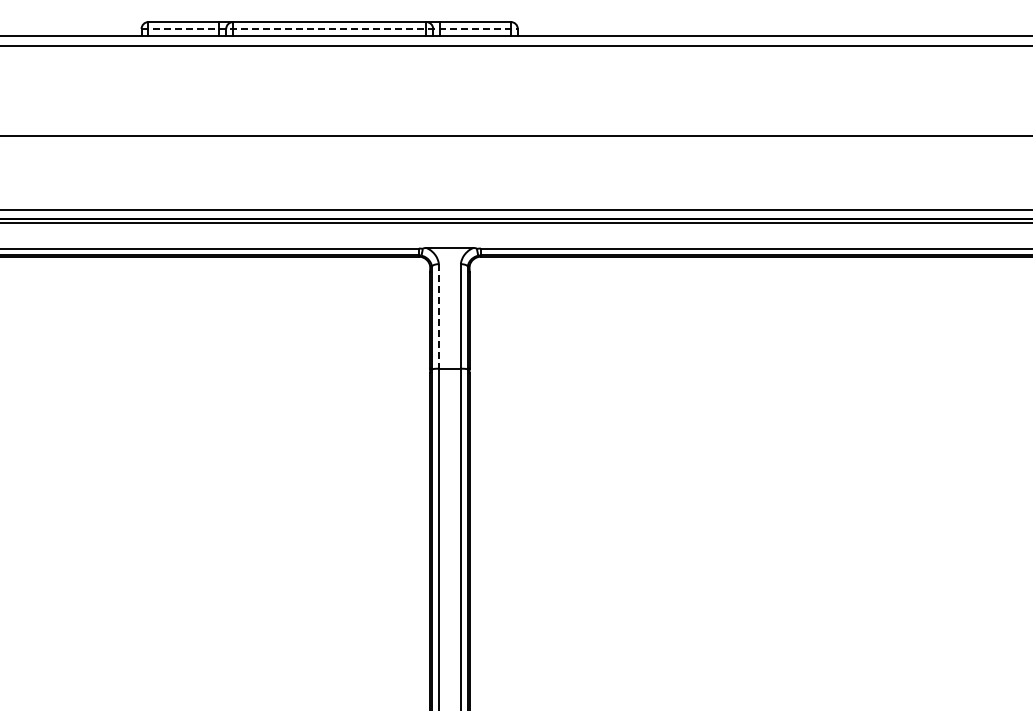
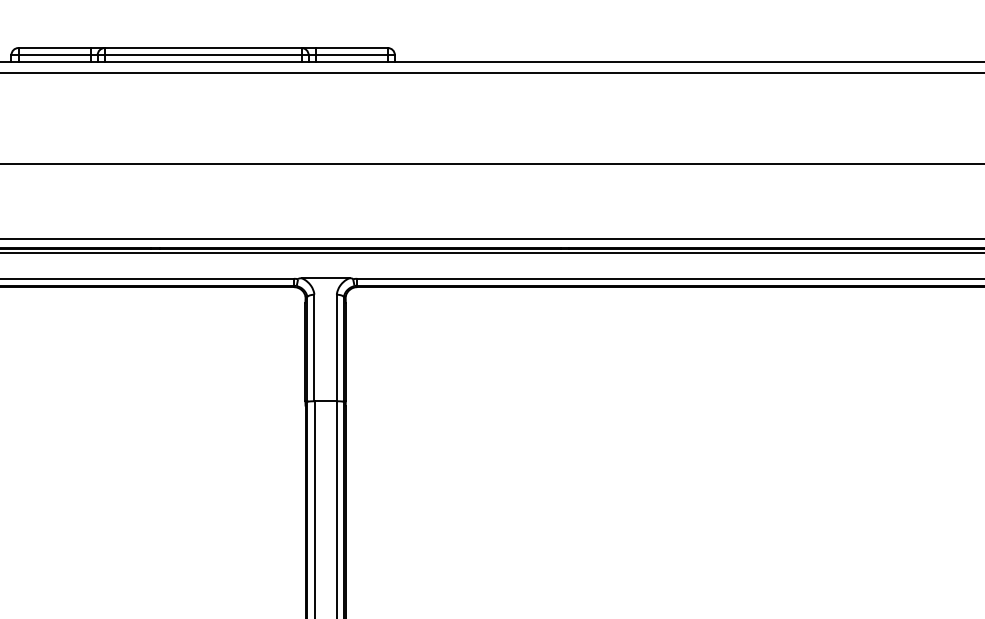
line: (330, 28) -> (203, 54), dashed -> solid
line: (438, 316) -> (314, 348), dashed -> solid

